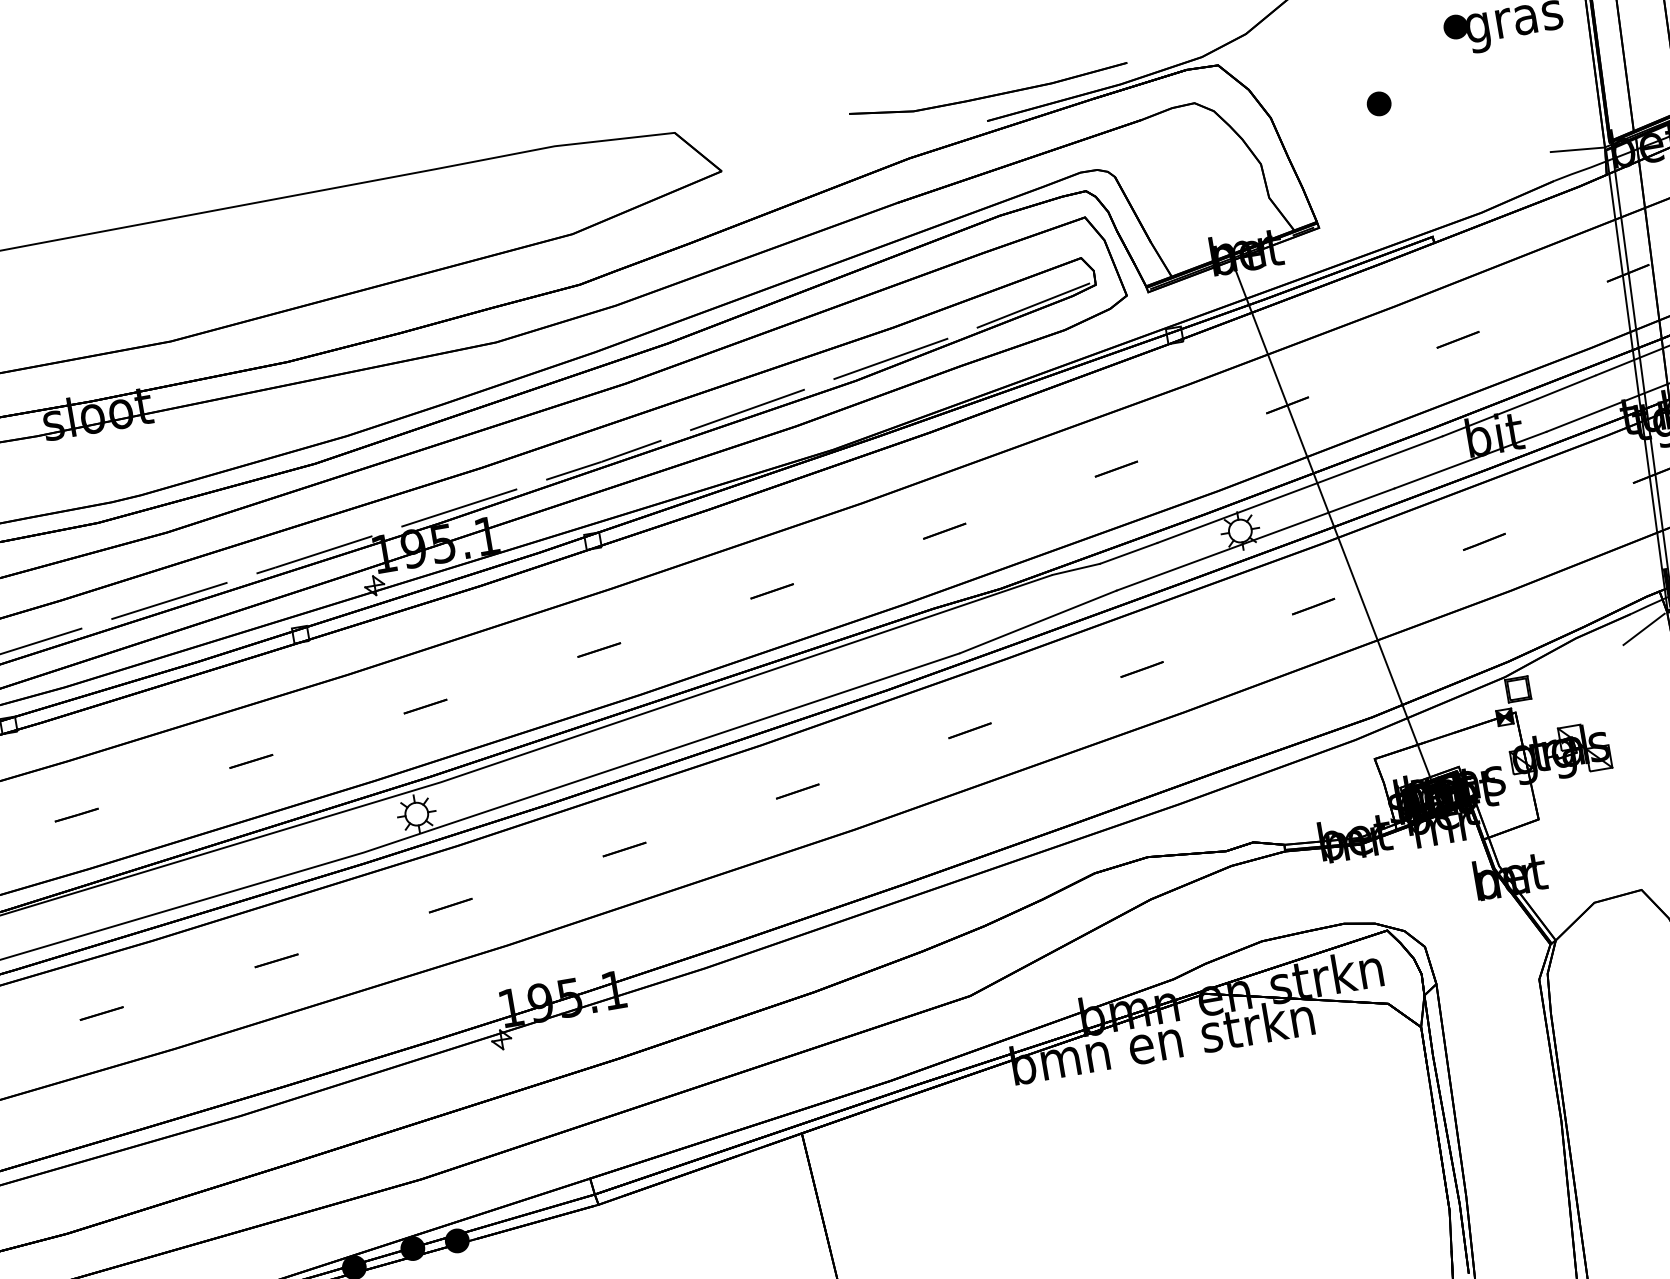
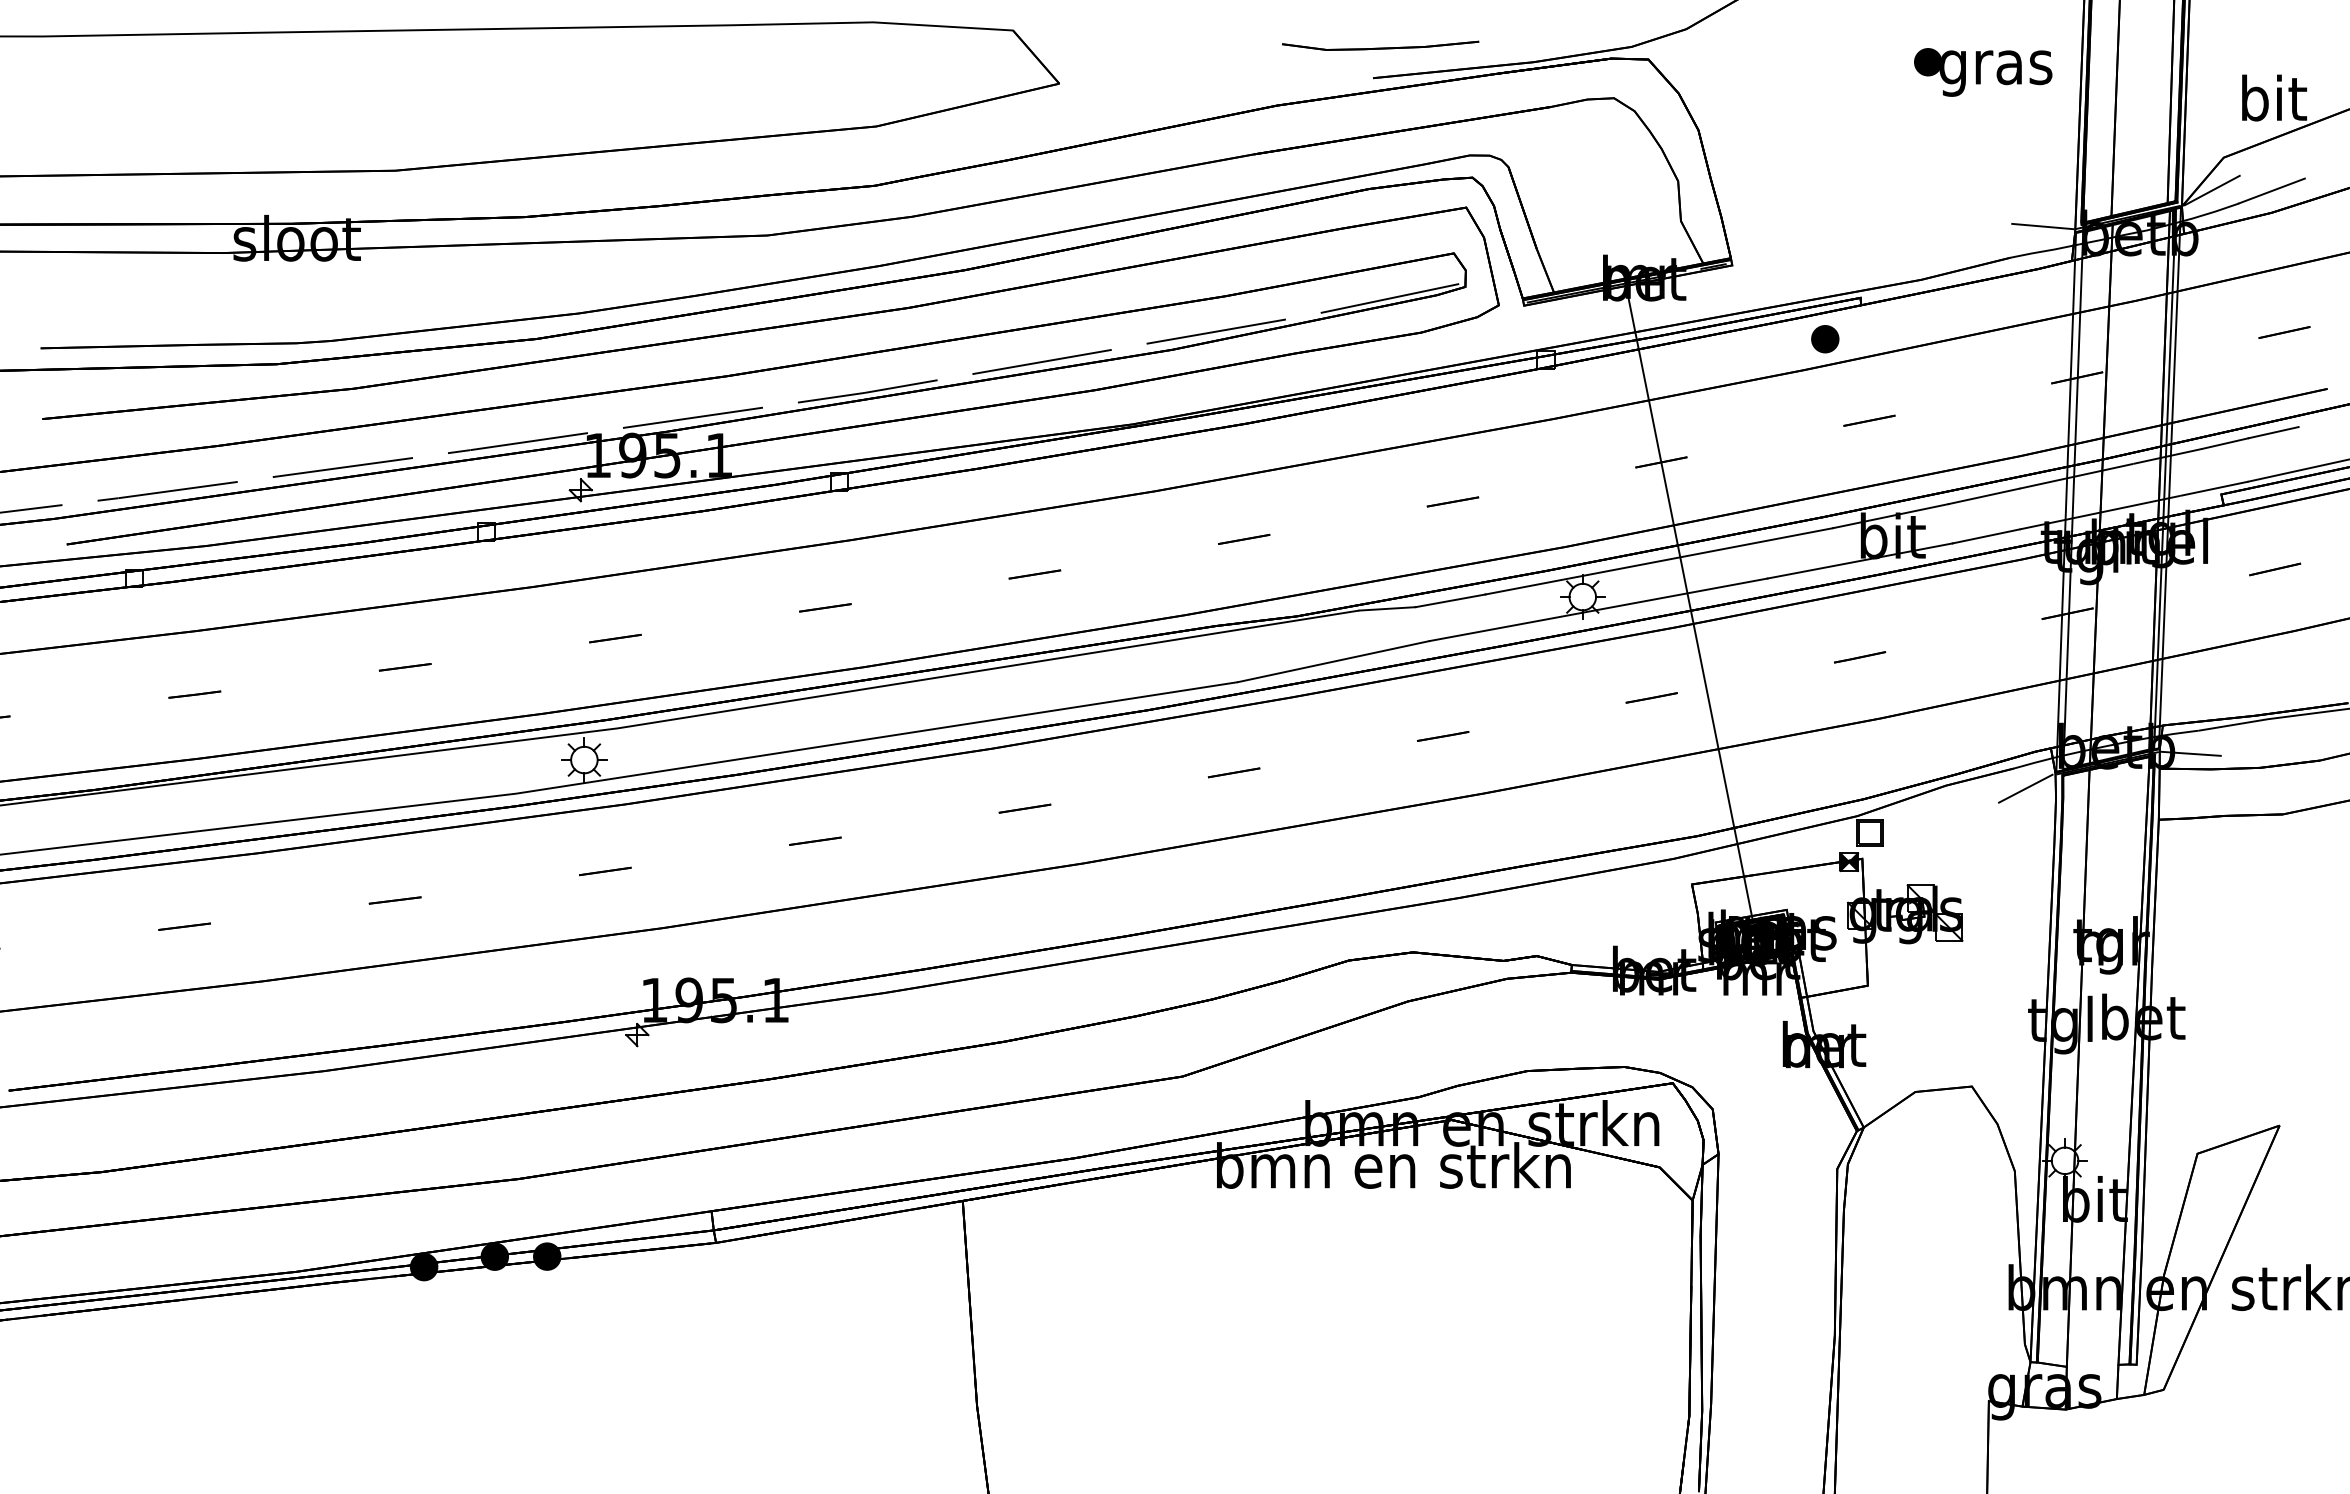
part: (988, 92) -> (1380, 45), size x0.6
part: (1379, 104) -> (1825, 339), moved

